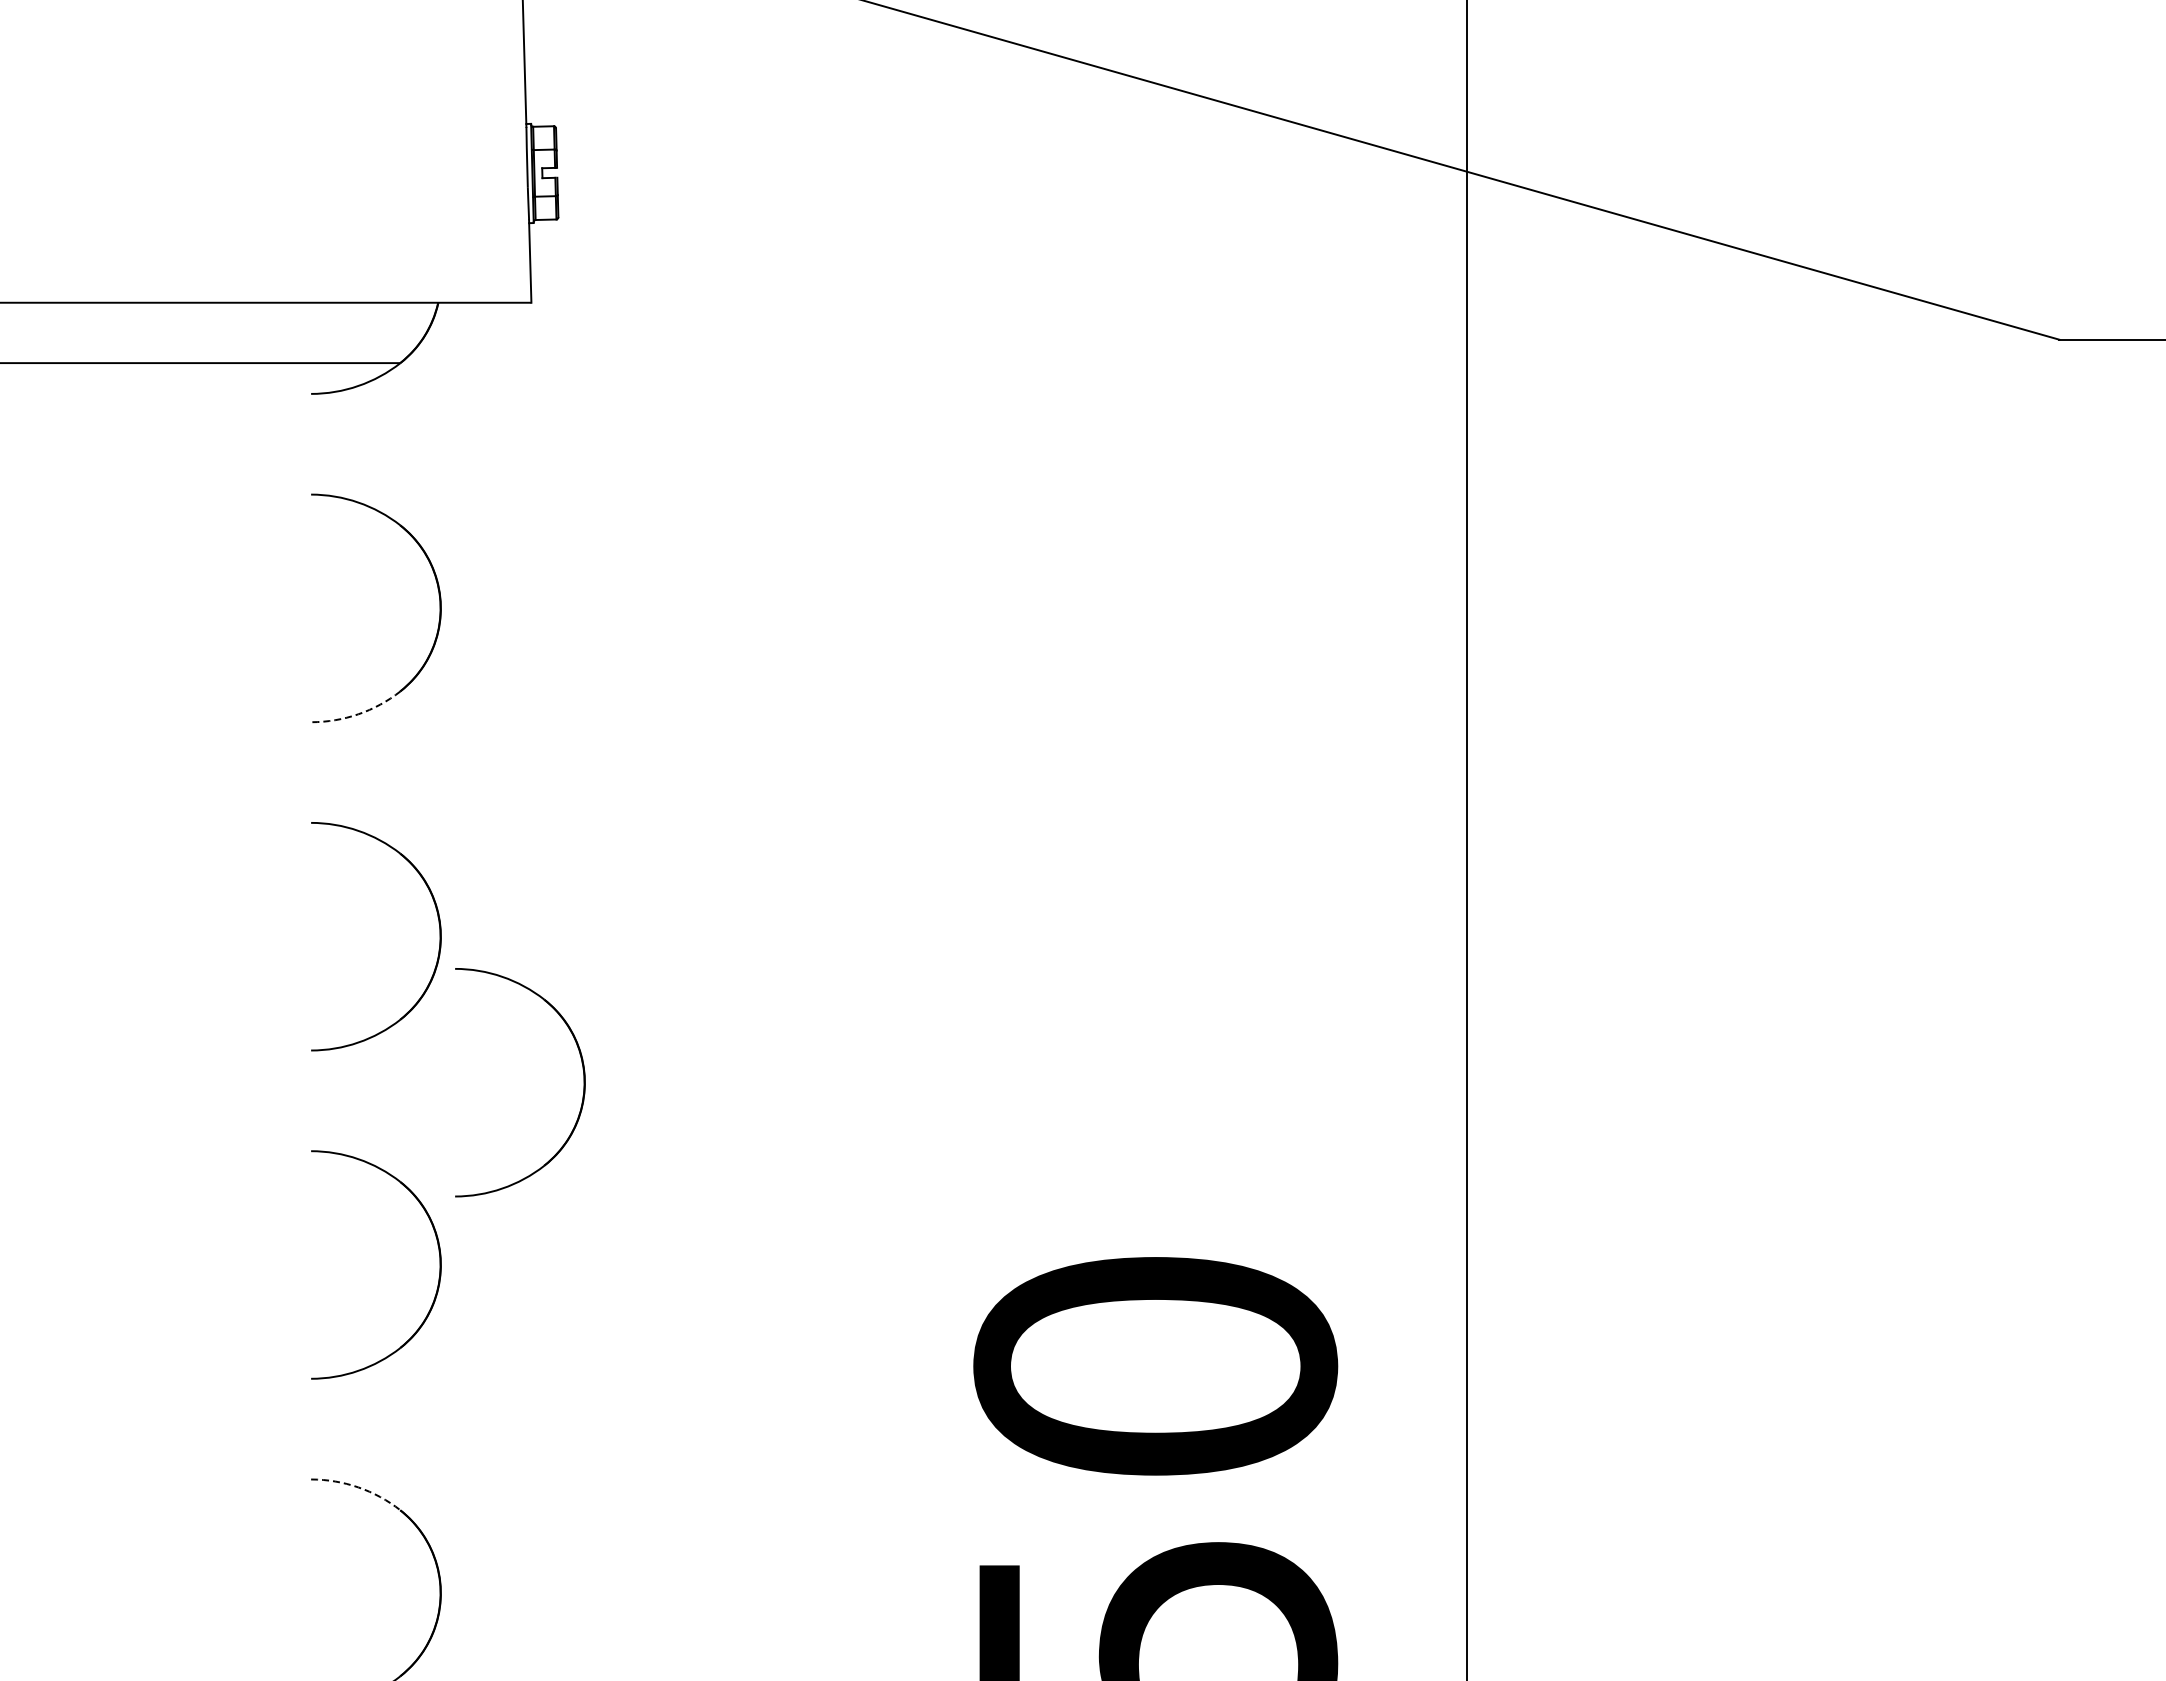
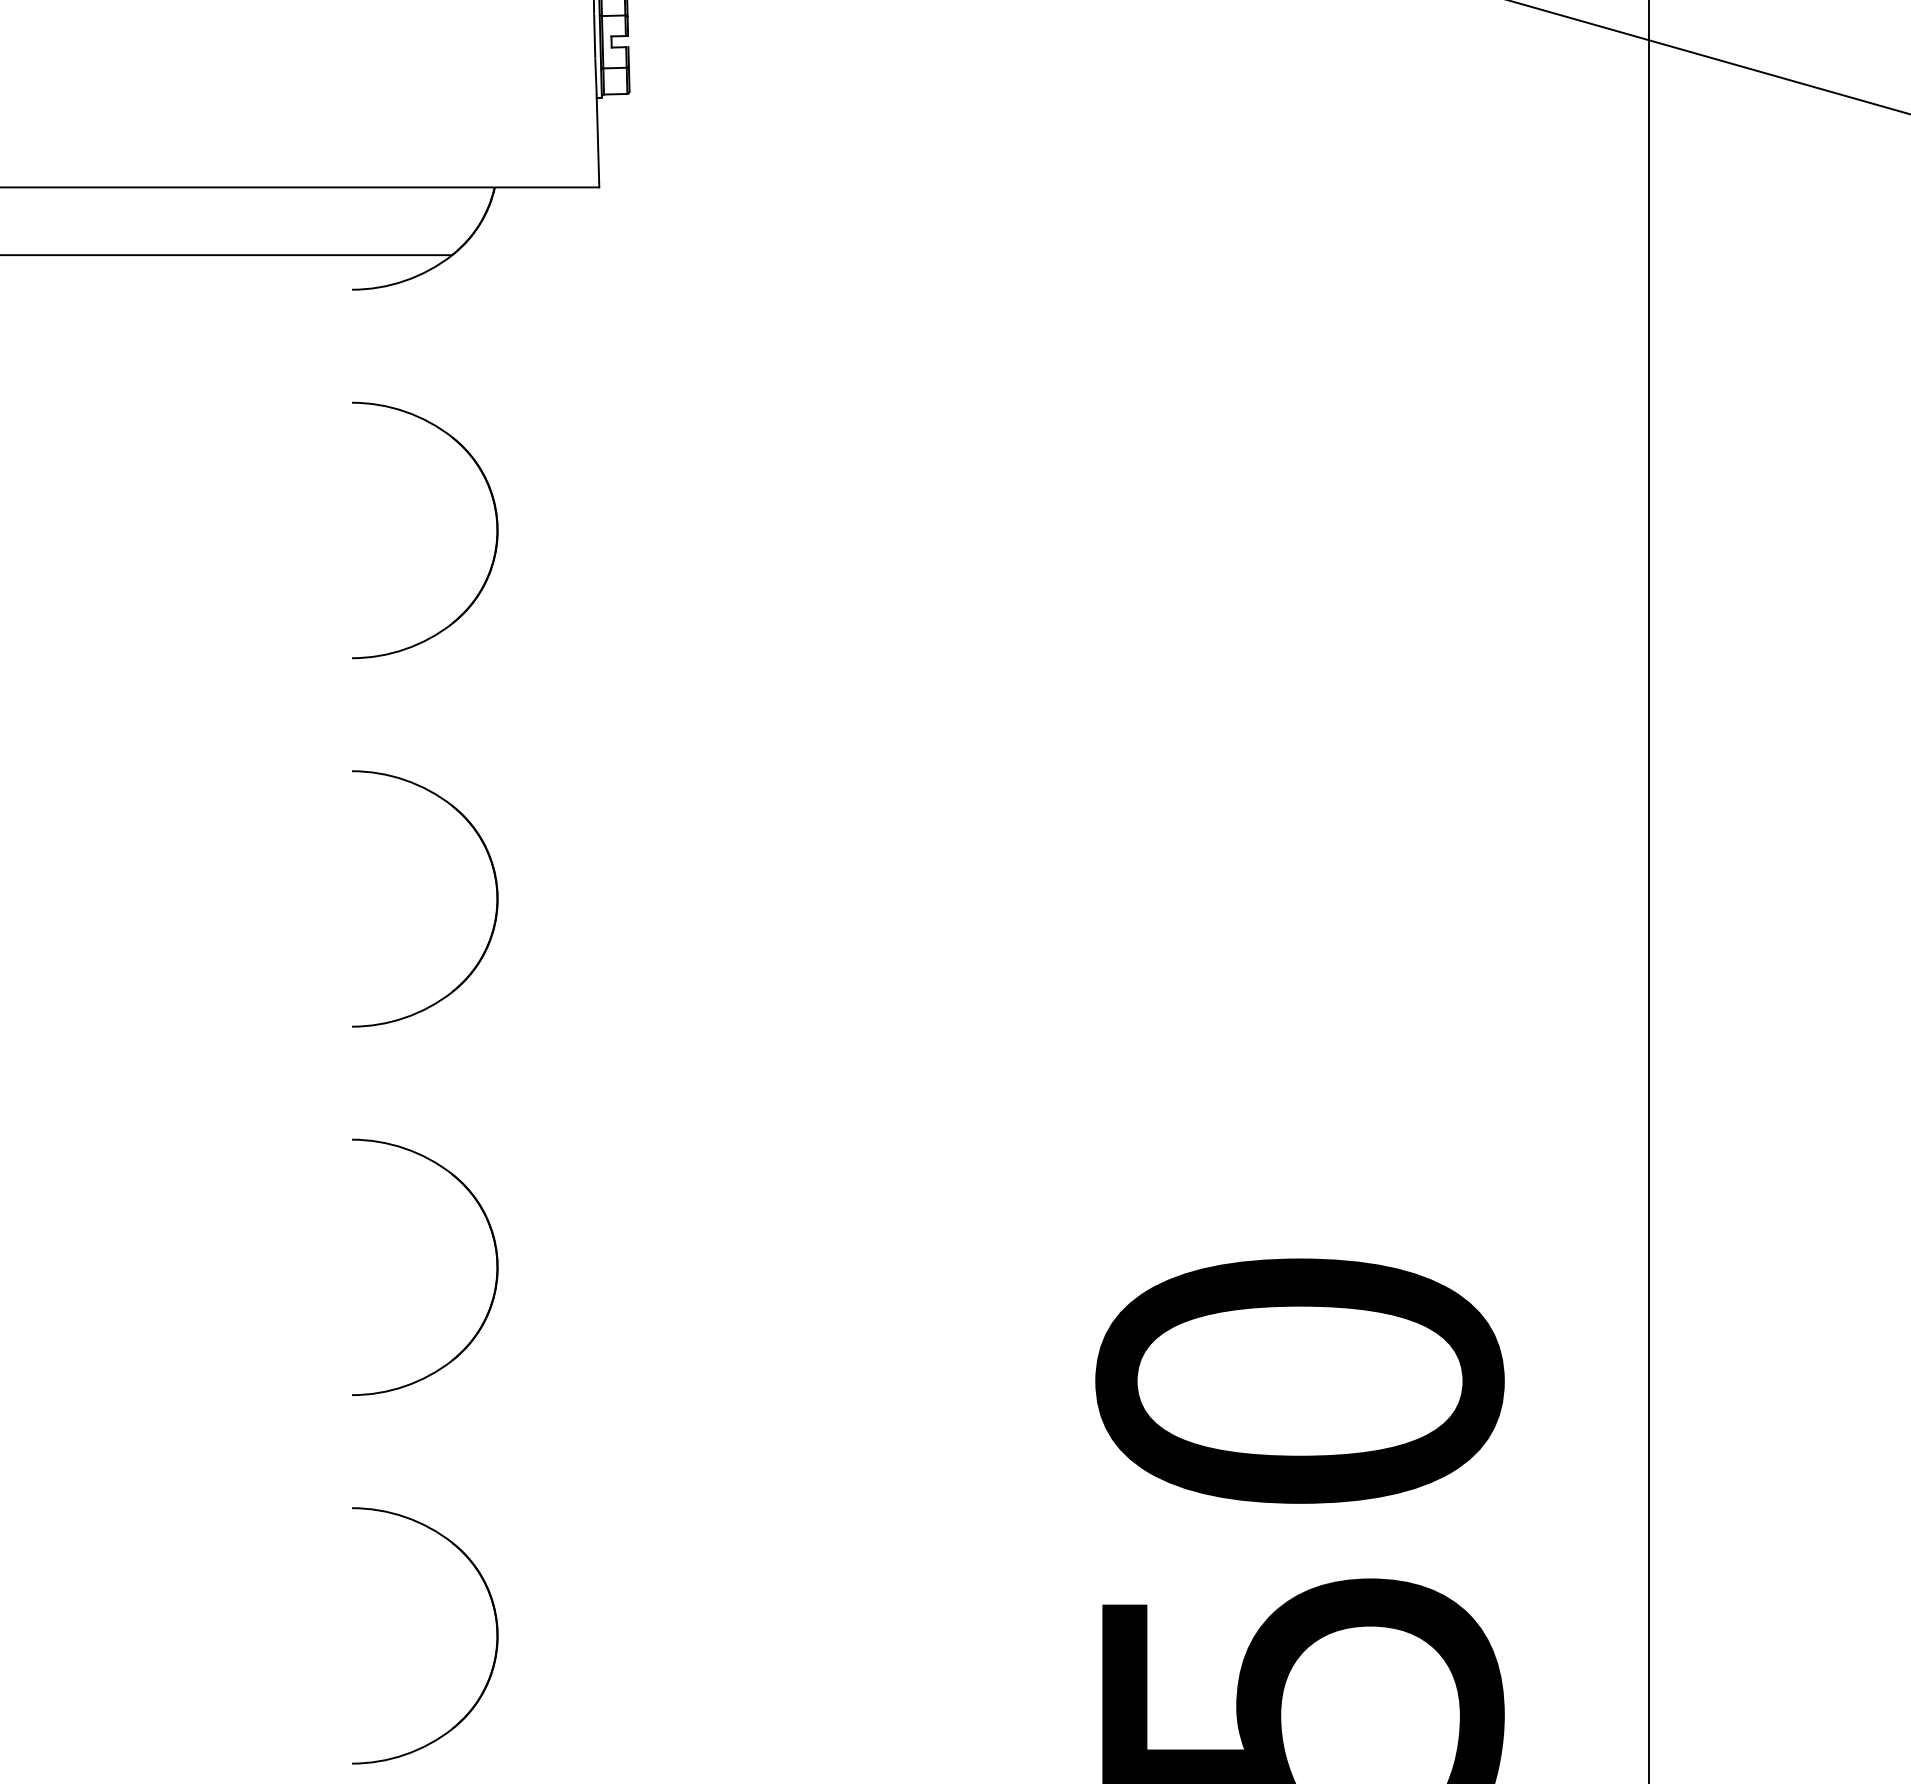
arc: (358, 714) -> (405, 649), dashed -> solid
part: (583, 1082) -> (657, 1062), removed
arc: (358, 1487) -> (405, 1517), dashed -> solid

